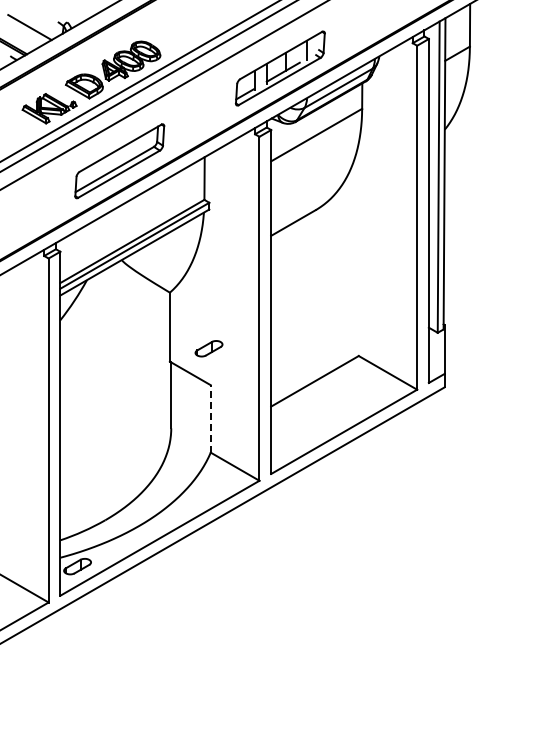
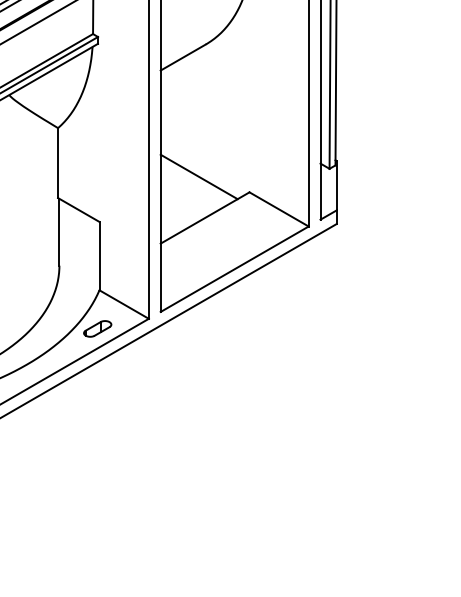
line: (309, 340) -> (199, 176), added
part: (208, 348) -> (97, 328), moved
line: (210, 418) -> (99, 255), dashed -> solid

